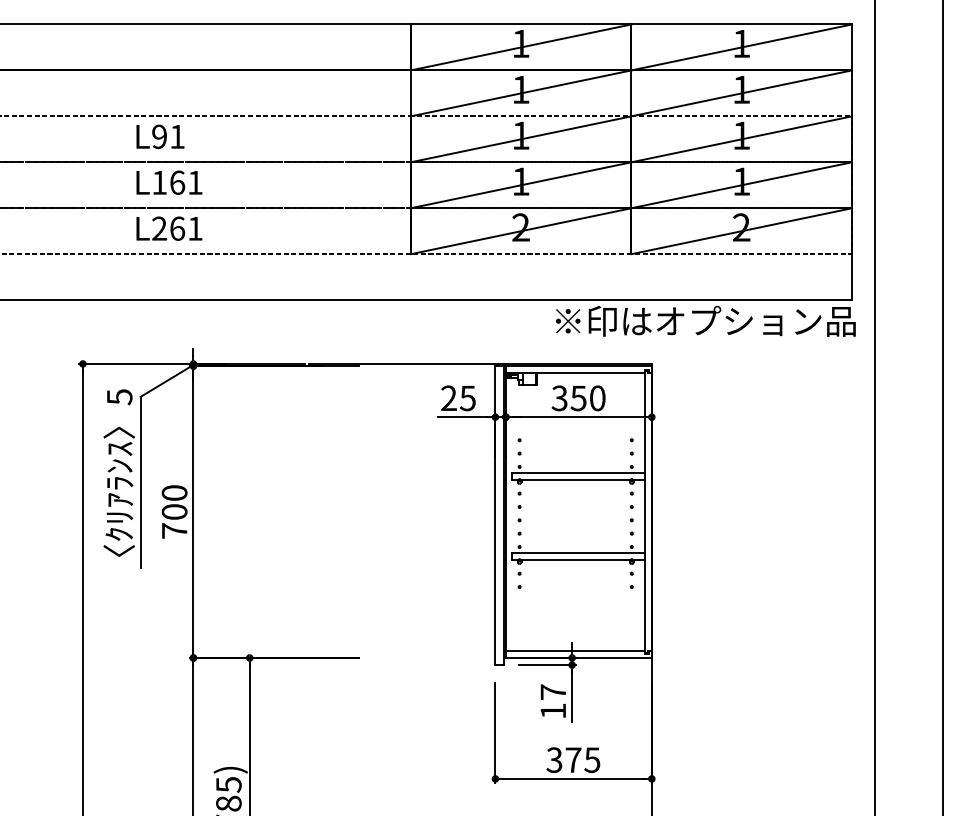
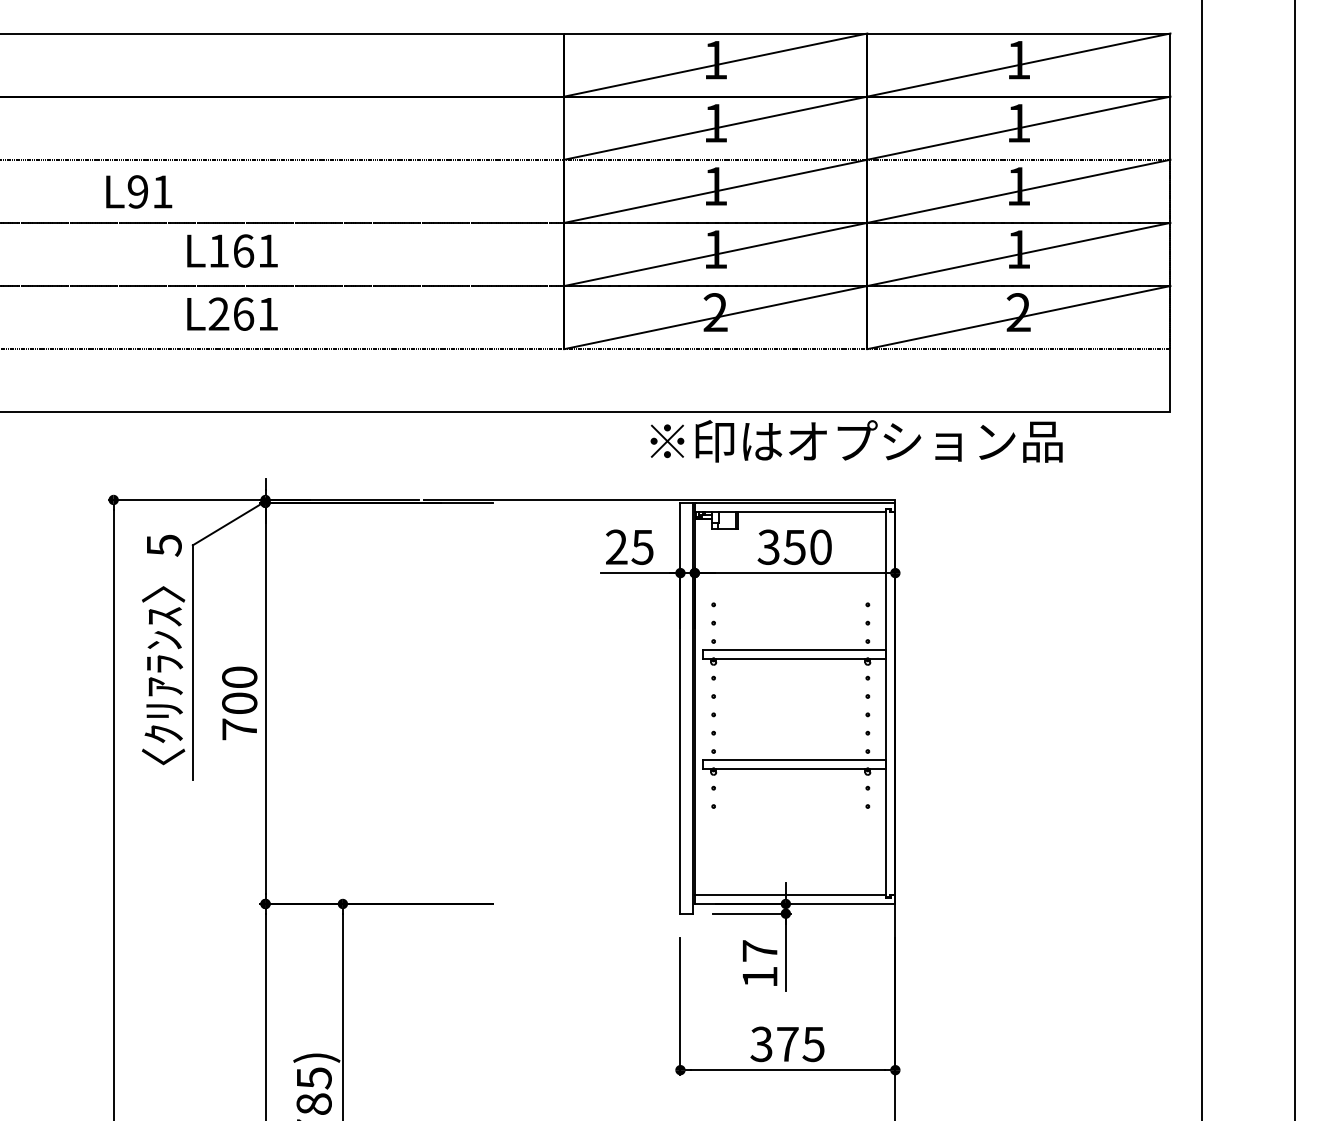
text: (160, 136) -> (139, 191), moved
text: (705, 321) -> (856, 441), moved

